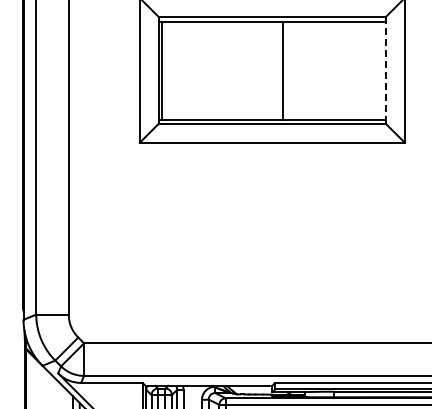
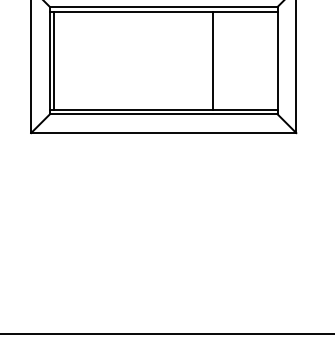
line: (282, 70) -> (212, 60), moved
line: (386, 70) -> (277, 60), dashed -> solid

